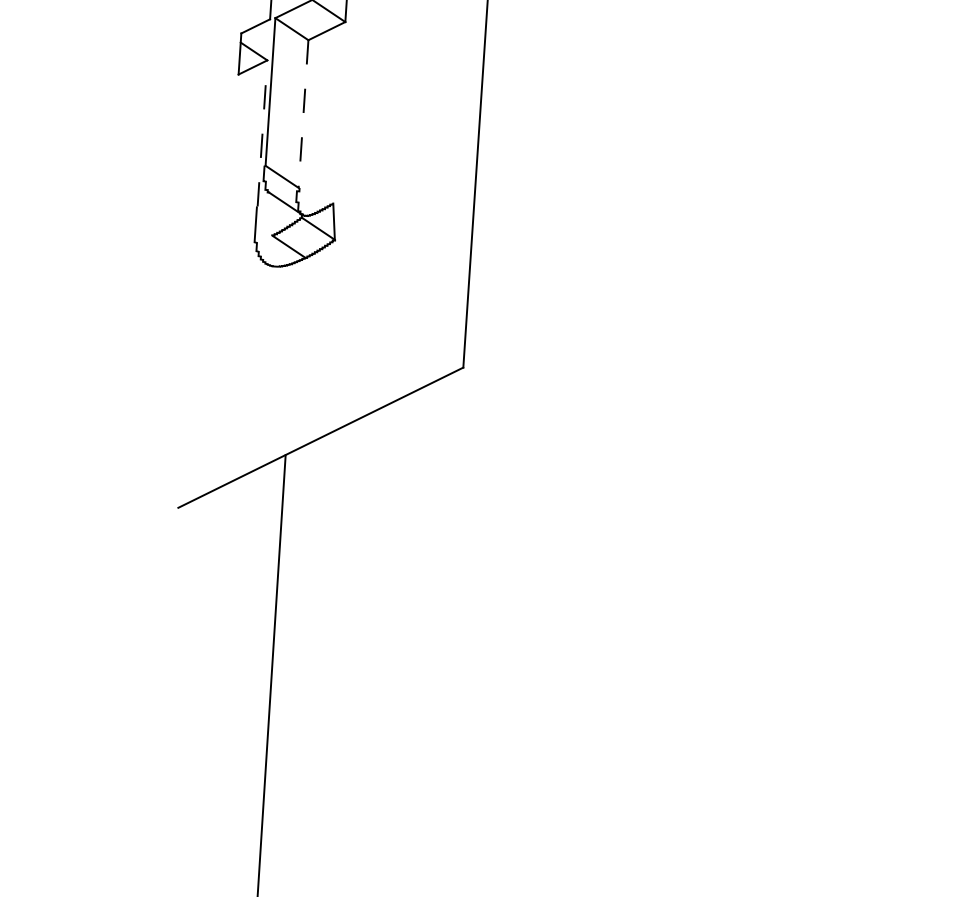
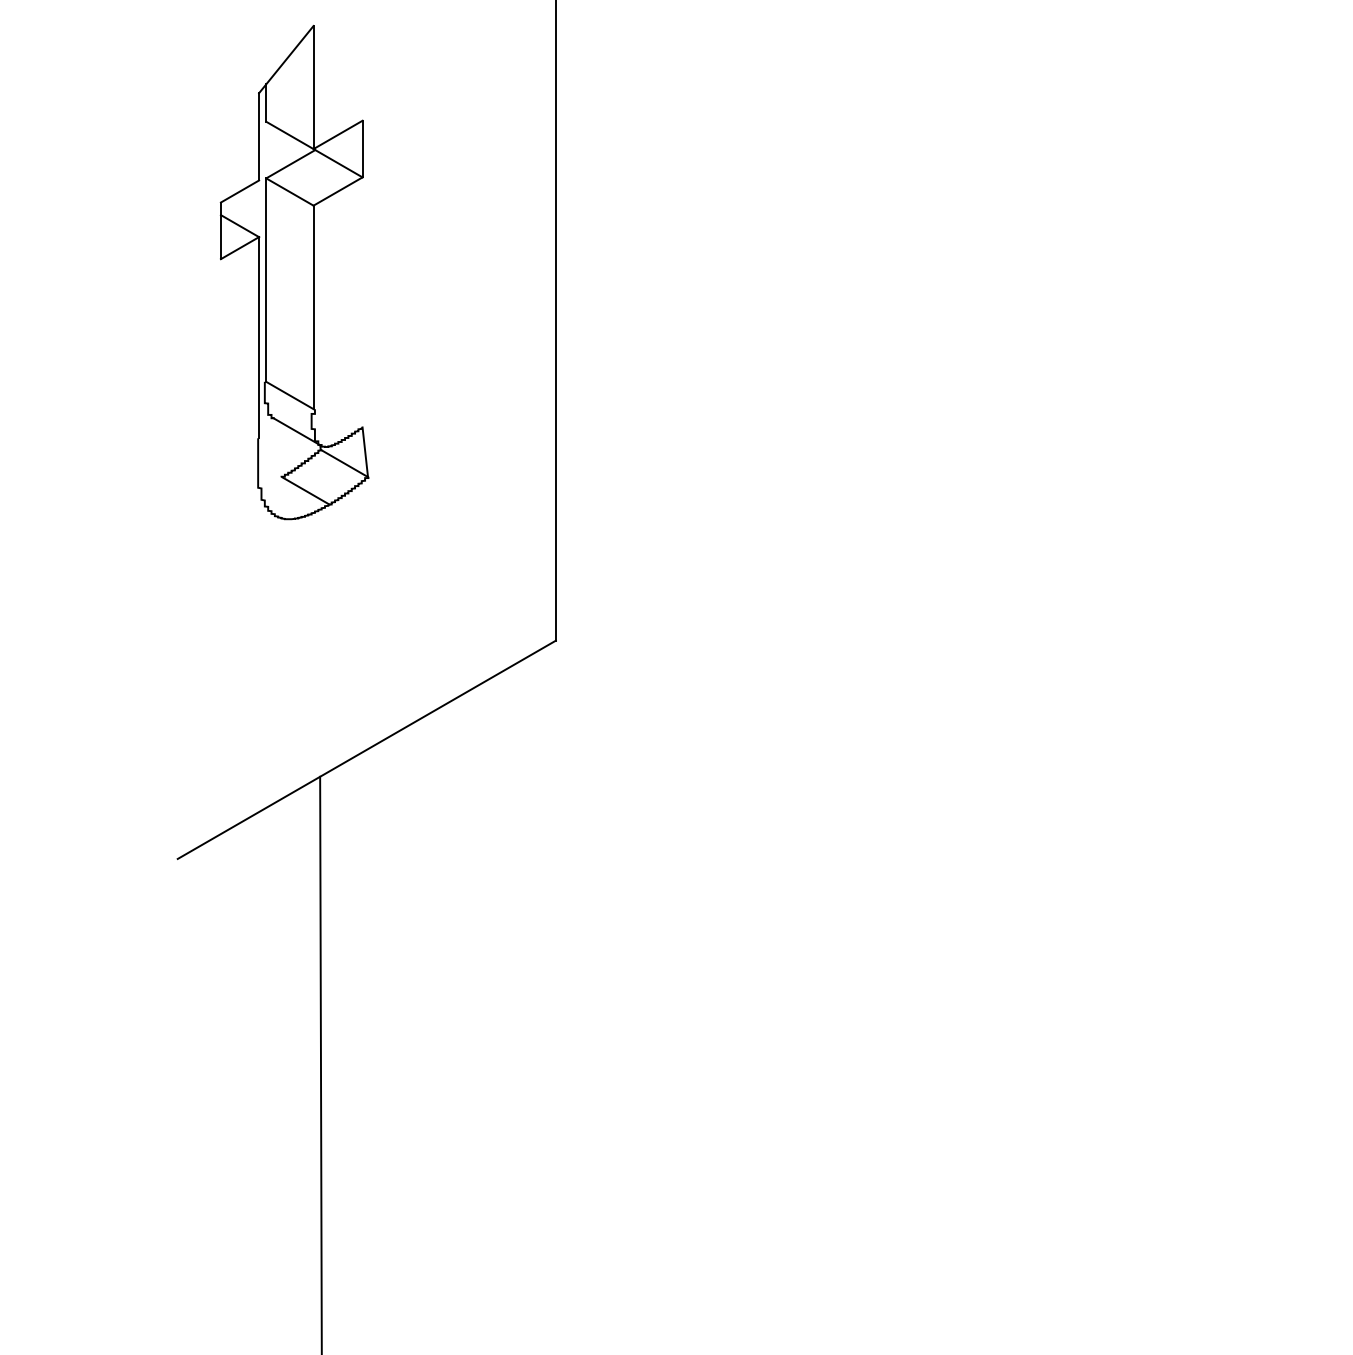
line: (303, 114) -> (313, 307), dashed -> solid
line: (262, 133) -> (259, 337), dashed -> solid

